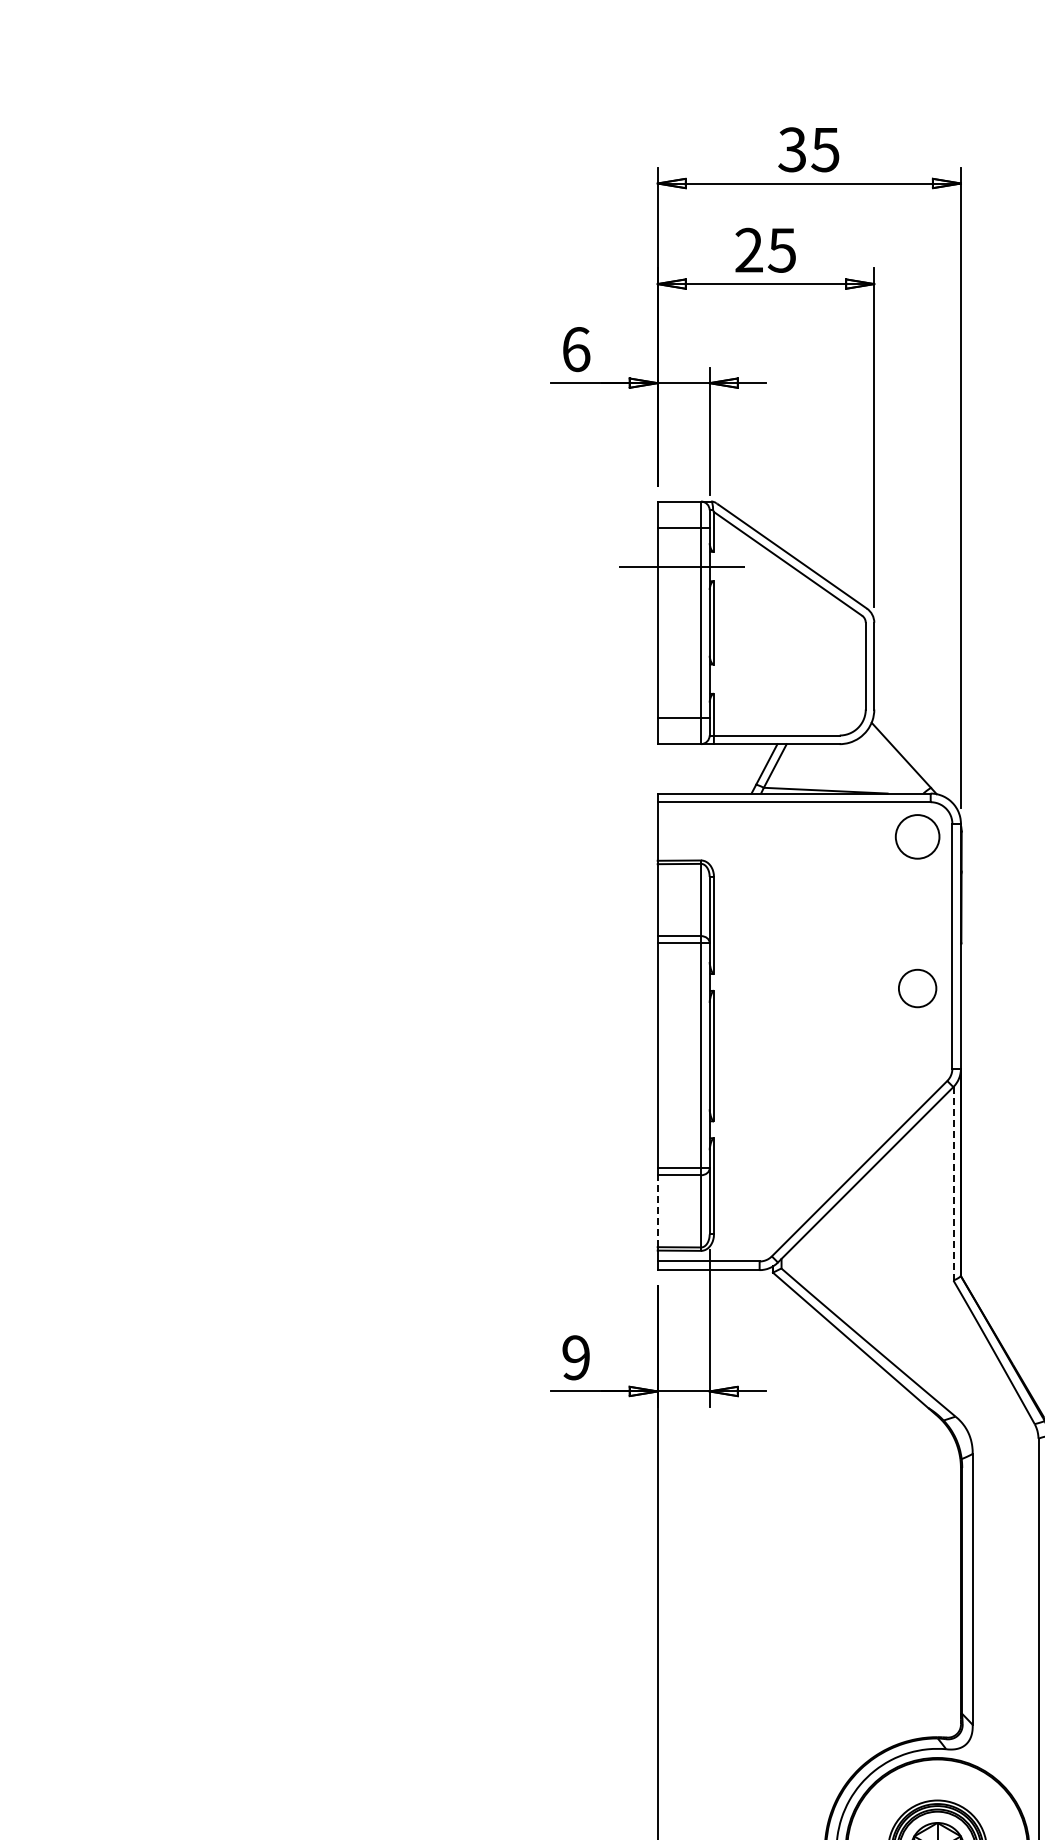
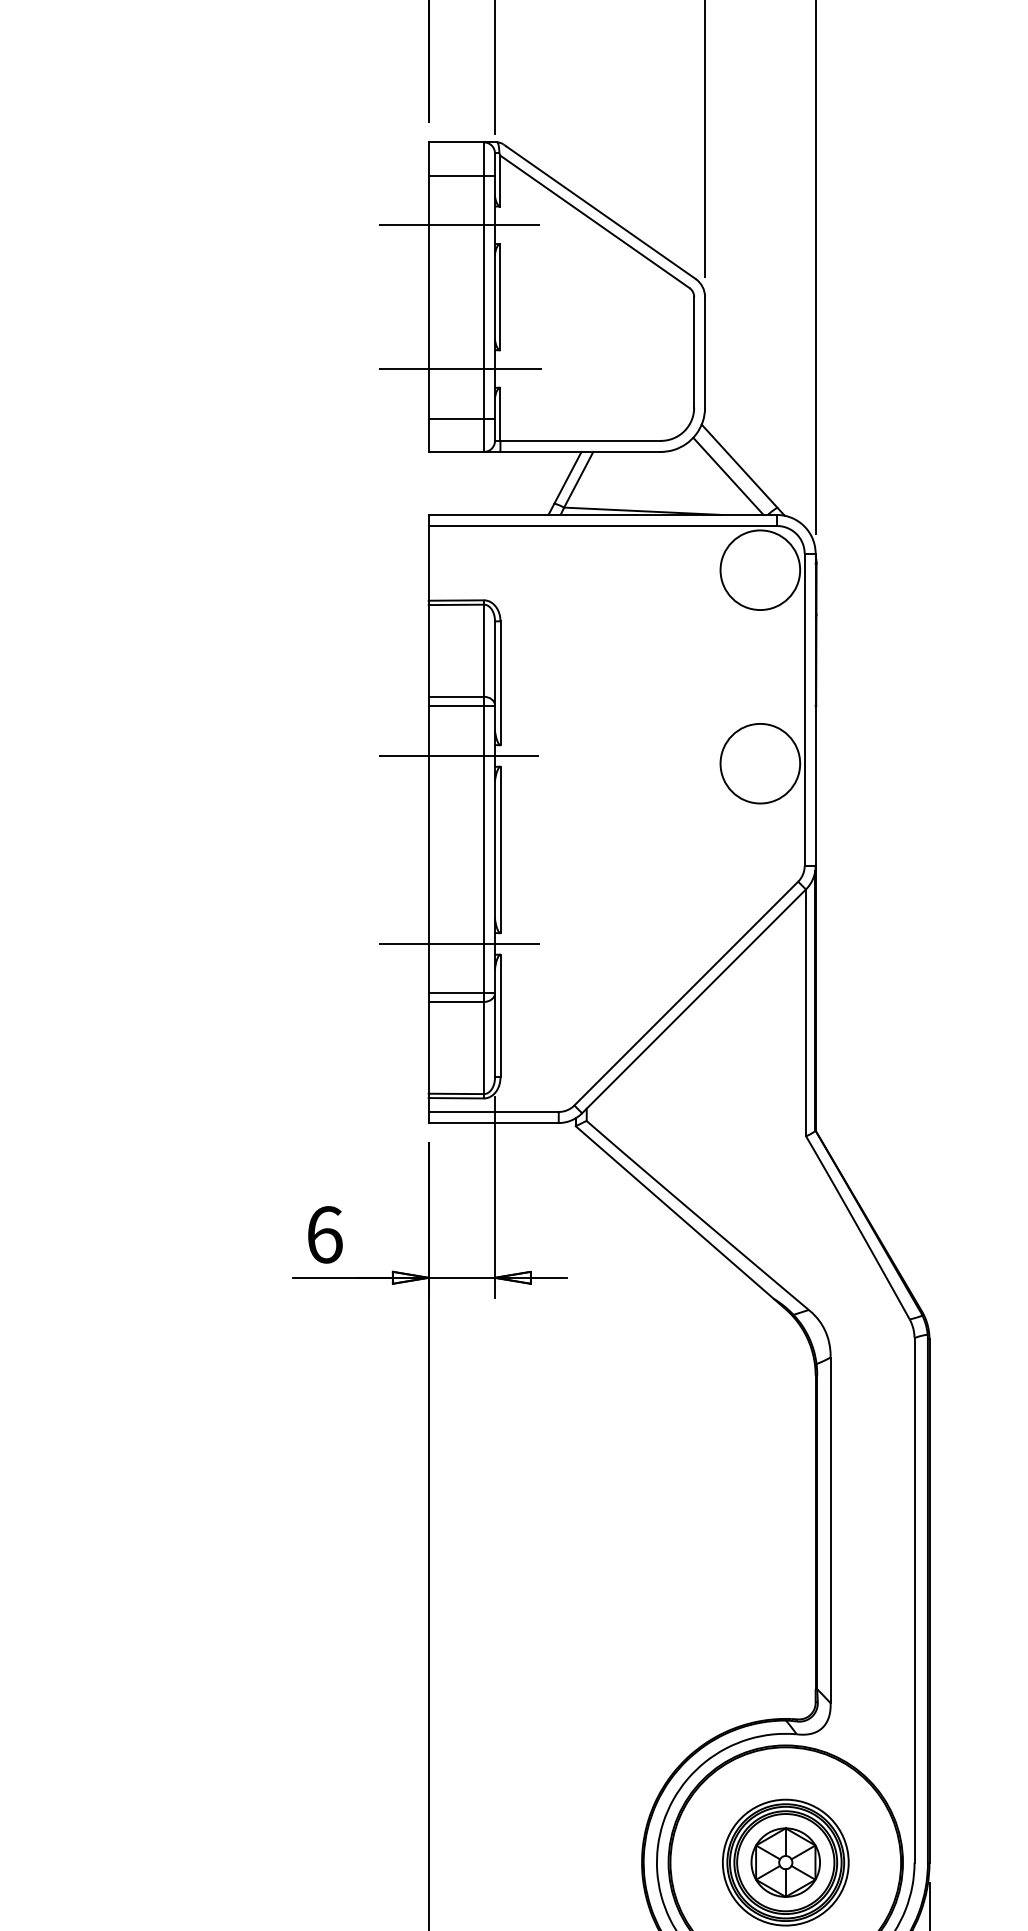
line: (682, 679) -> (460, 369), added
line: (892, 763) -> (728, 476), added
circle: (917, 836) -> (760, 569), size x1.43
line: (681, 982) -> (459, 756), added
circle: (917, 988) -> (760, 763), size x1.67
line: (681, 1129) -> (459, 943), added
line: (953, 1183) -> (806, 1012), dashed -> solid
line: (657, 1211) -> (428, 1048), dashed -> solid
text: (576, 1357) -> (325, 1234), 9 -> 6

